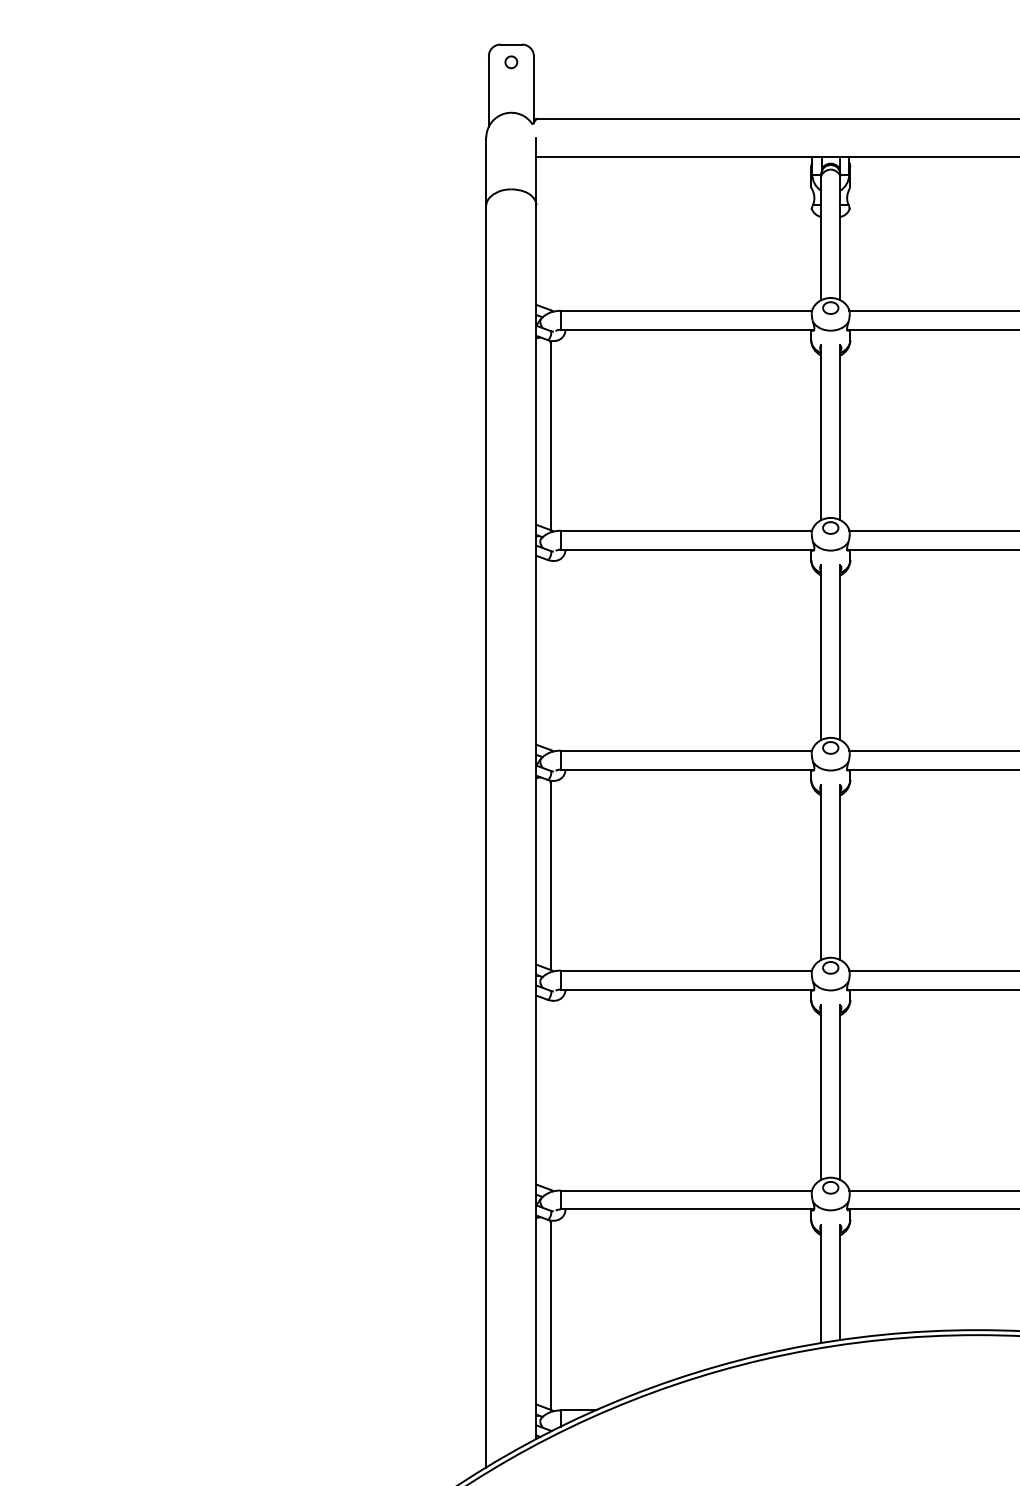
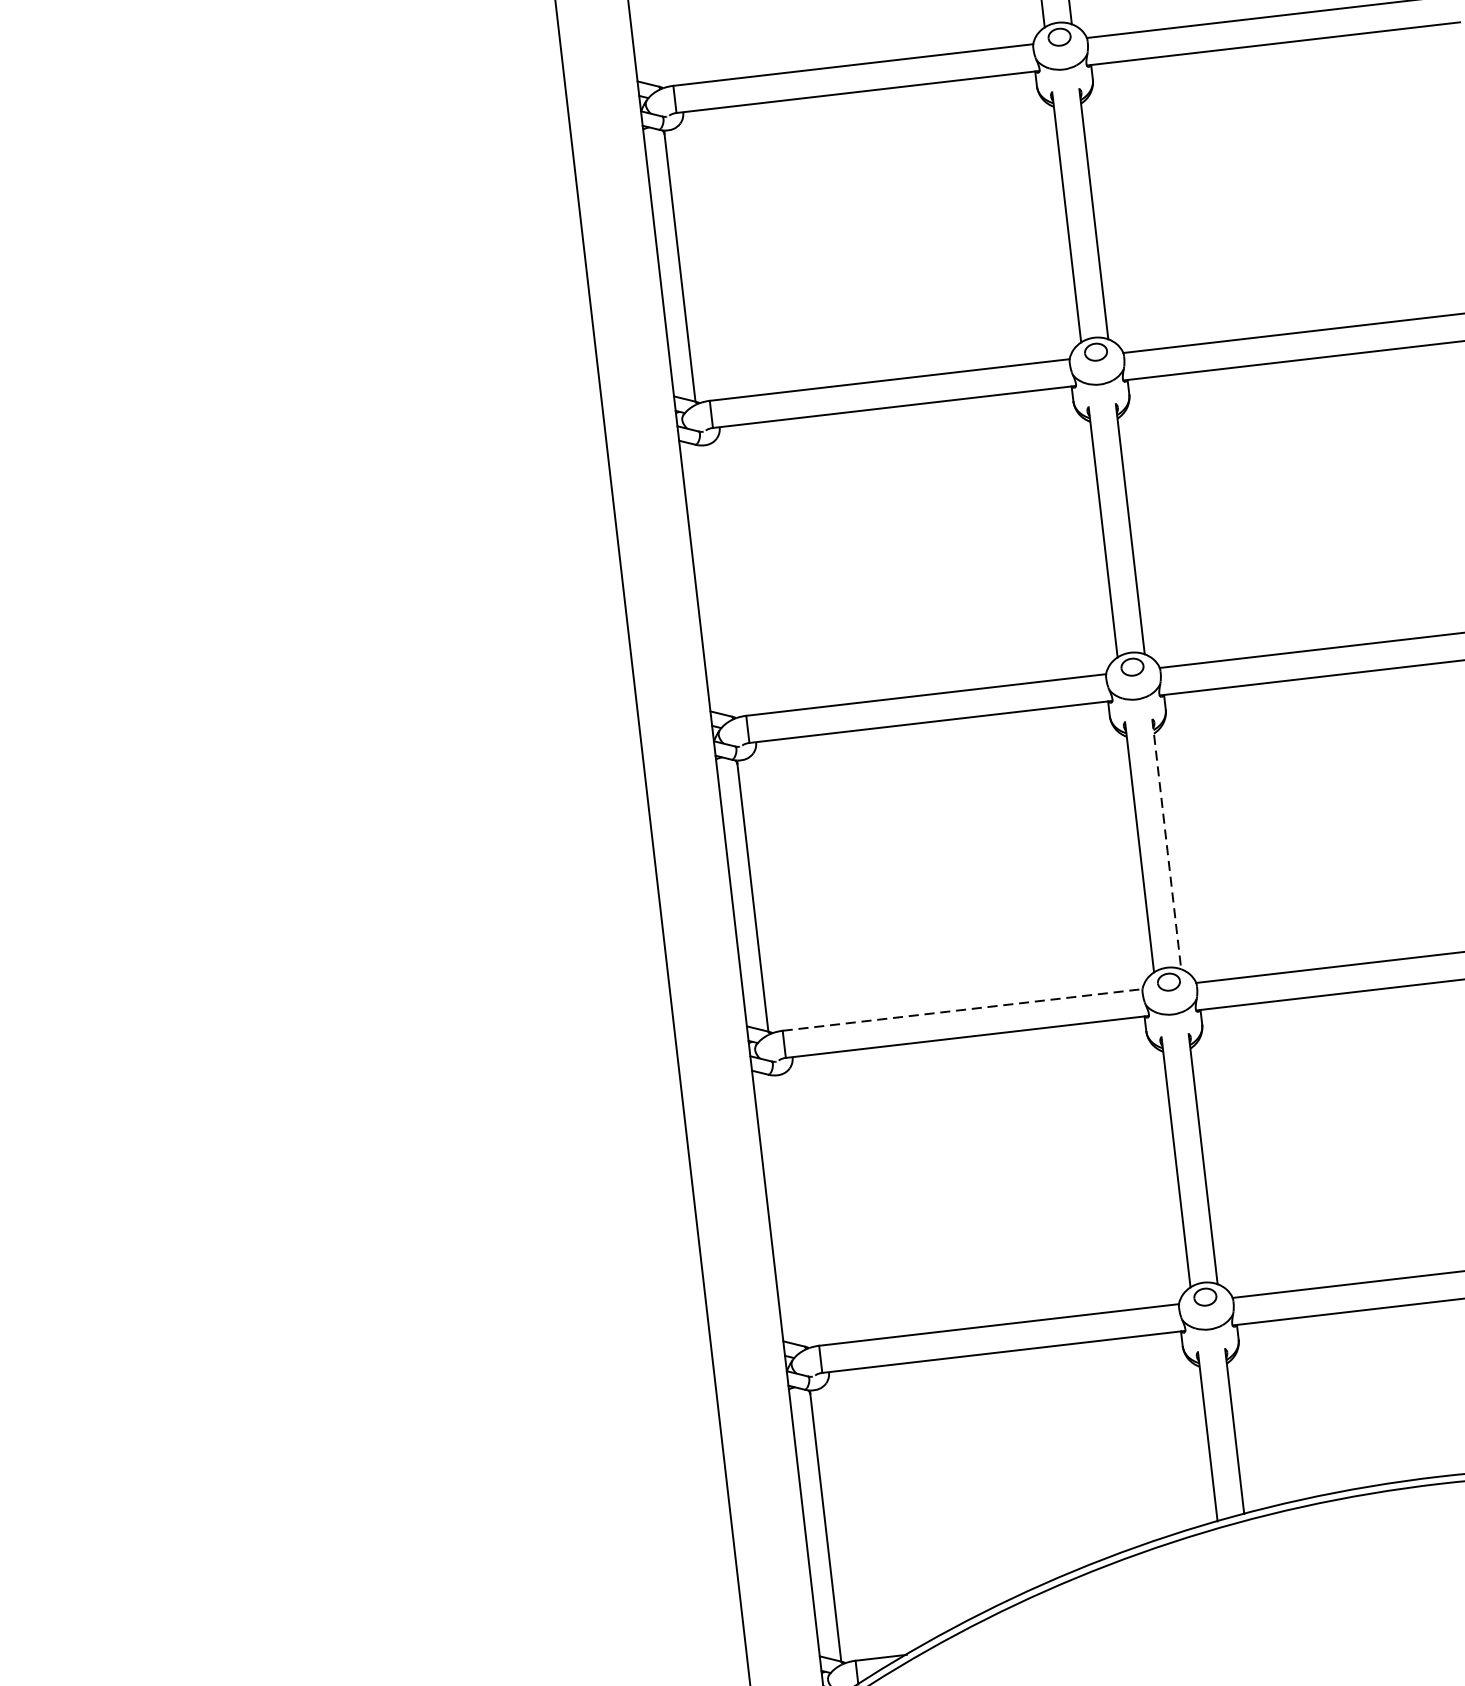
line: (840, 873) -> (1167, 845), solid -> dashed
line: (686, 970) -> (962, 1009), solid -> dashed

